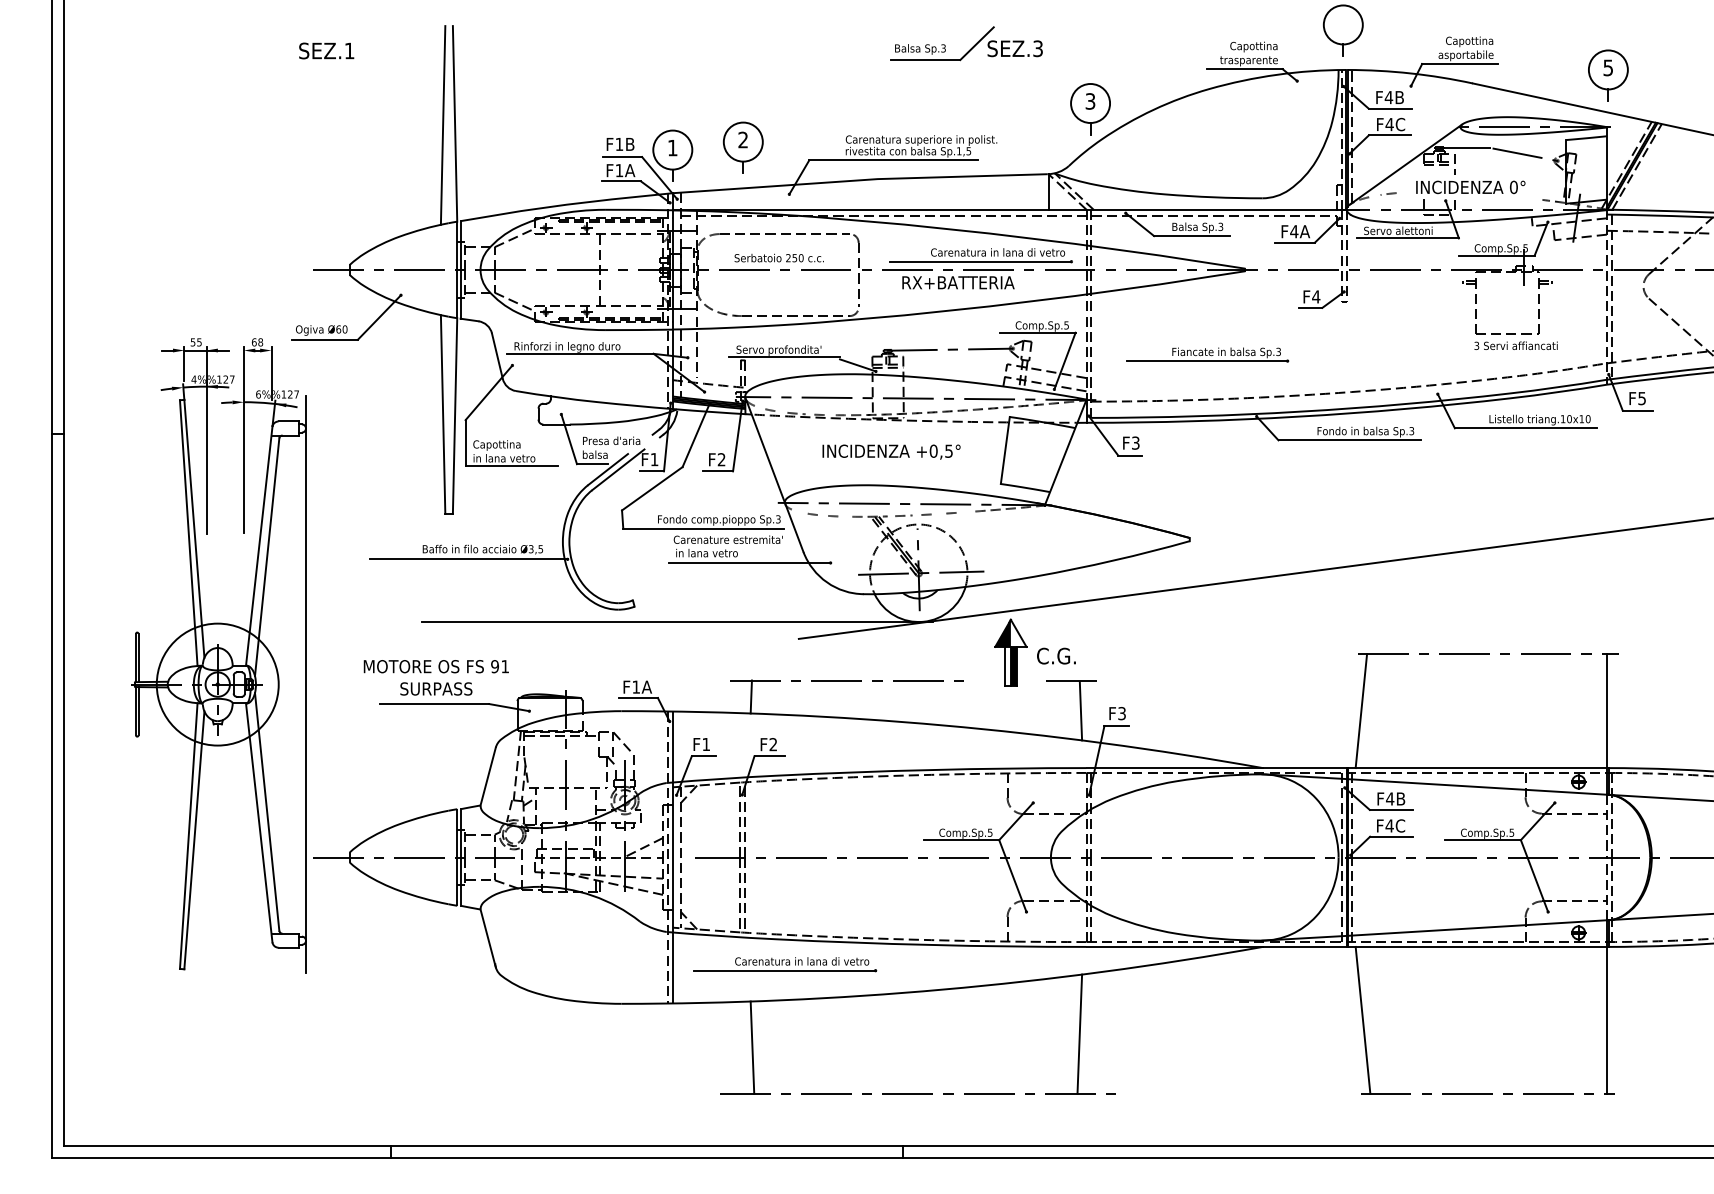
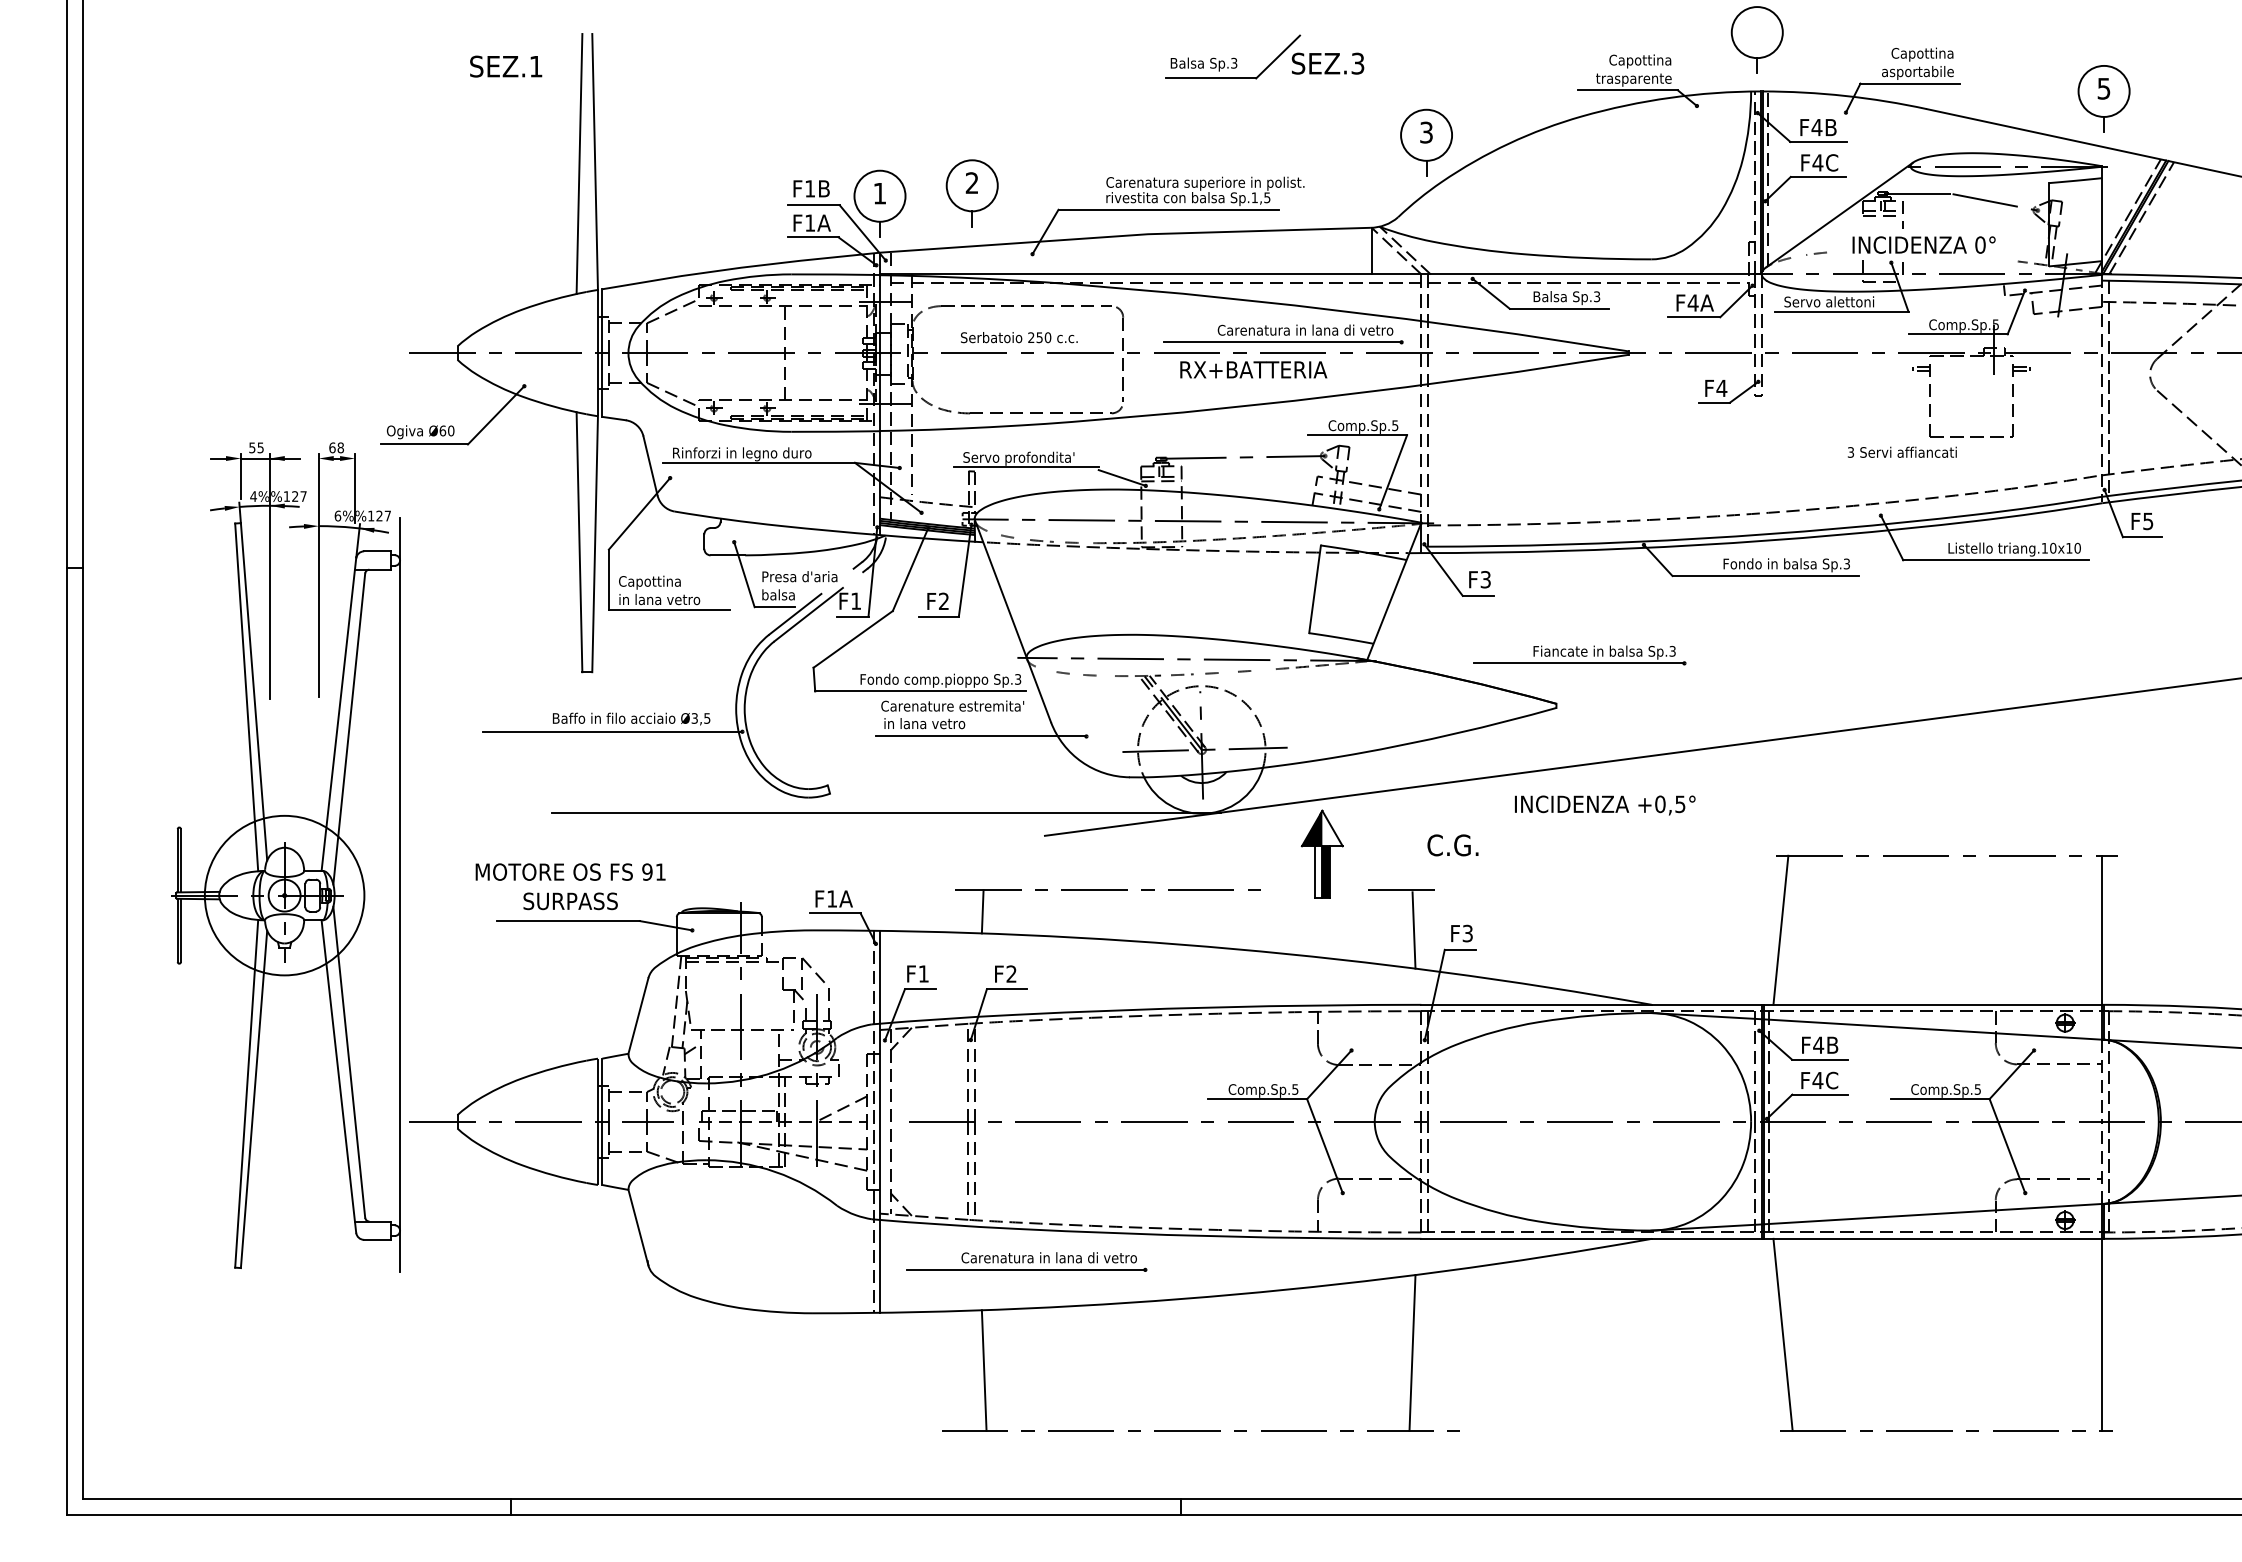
text: (326, 50) -> (506, 66), moved
text: (1515, 345) -> (1901, 451), moved
part: (1207, 355) -> (1579, 655), moved
text: (891, 452) -> (1605, 805), moved
text: (1056, 656) -> (1452, 845), moved

